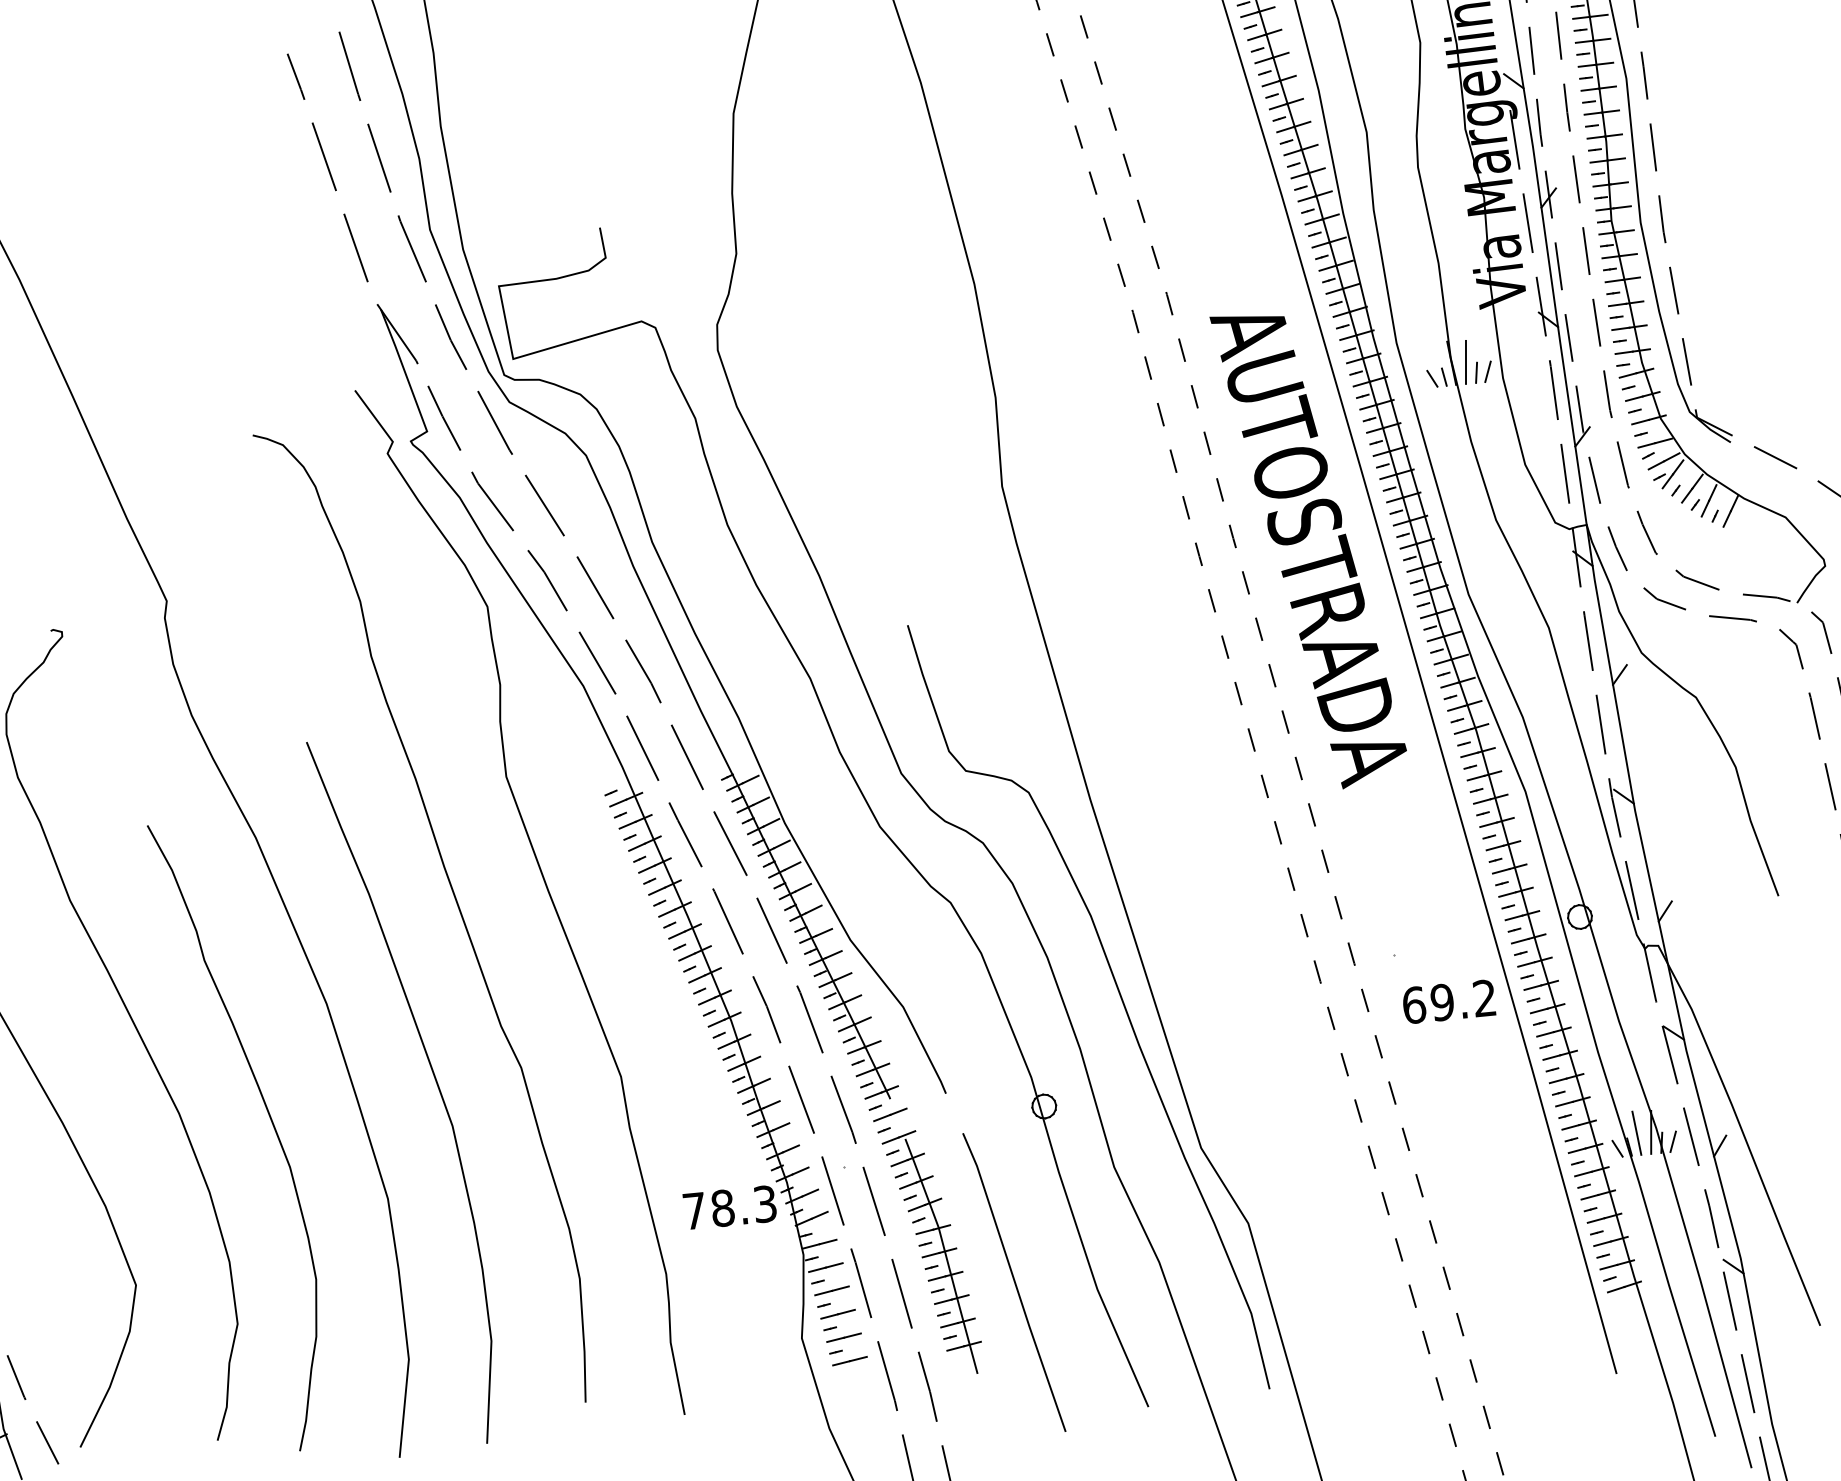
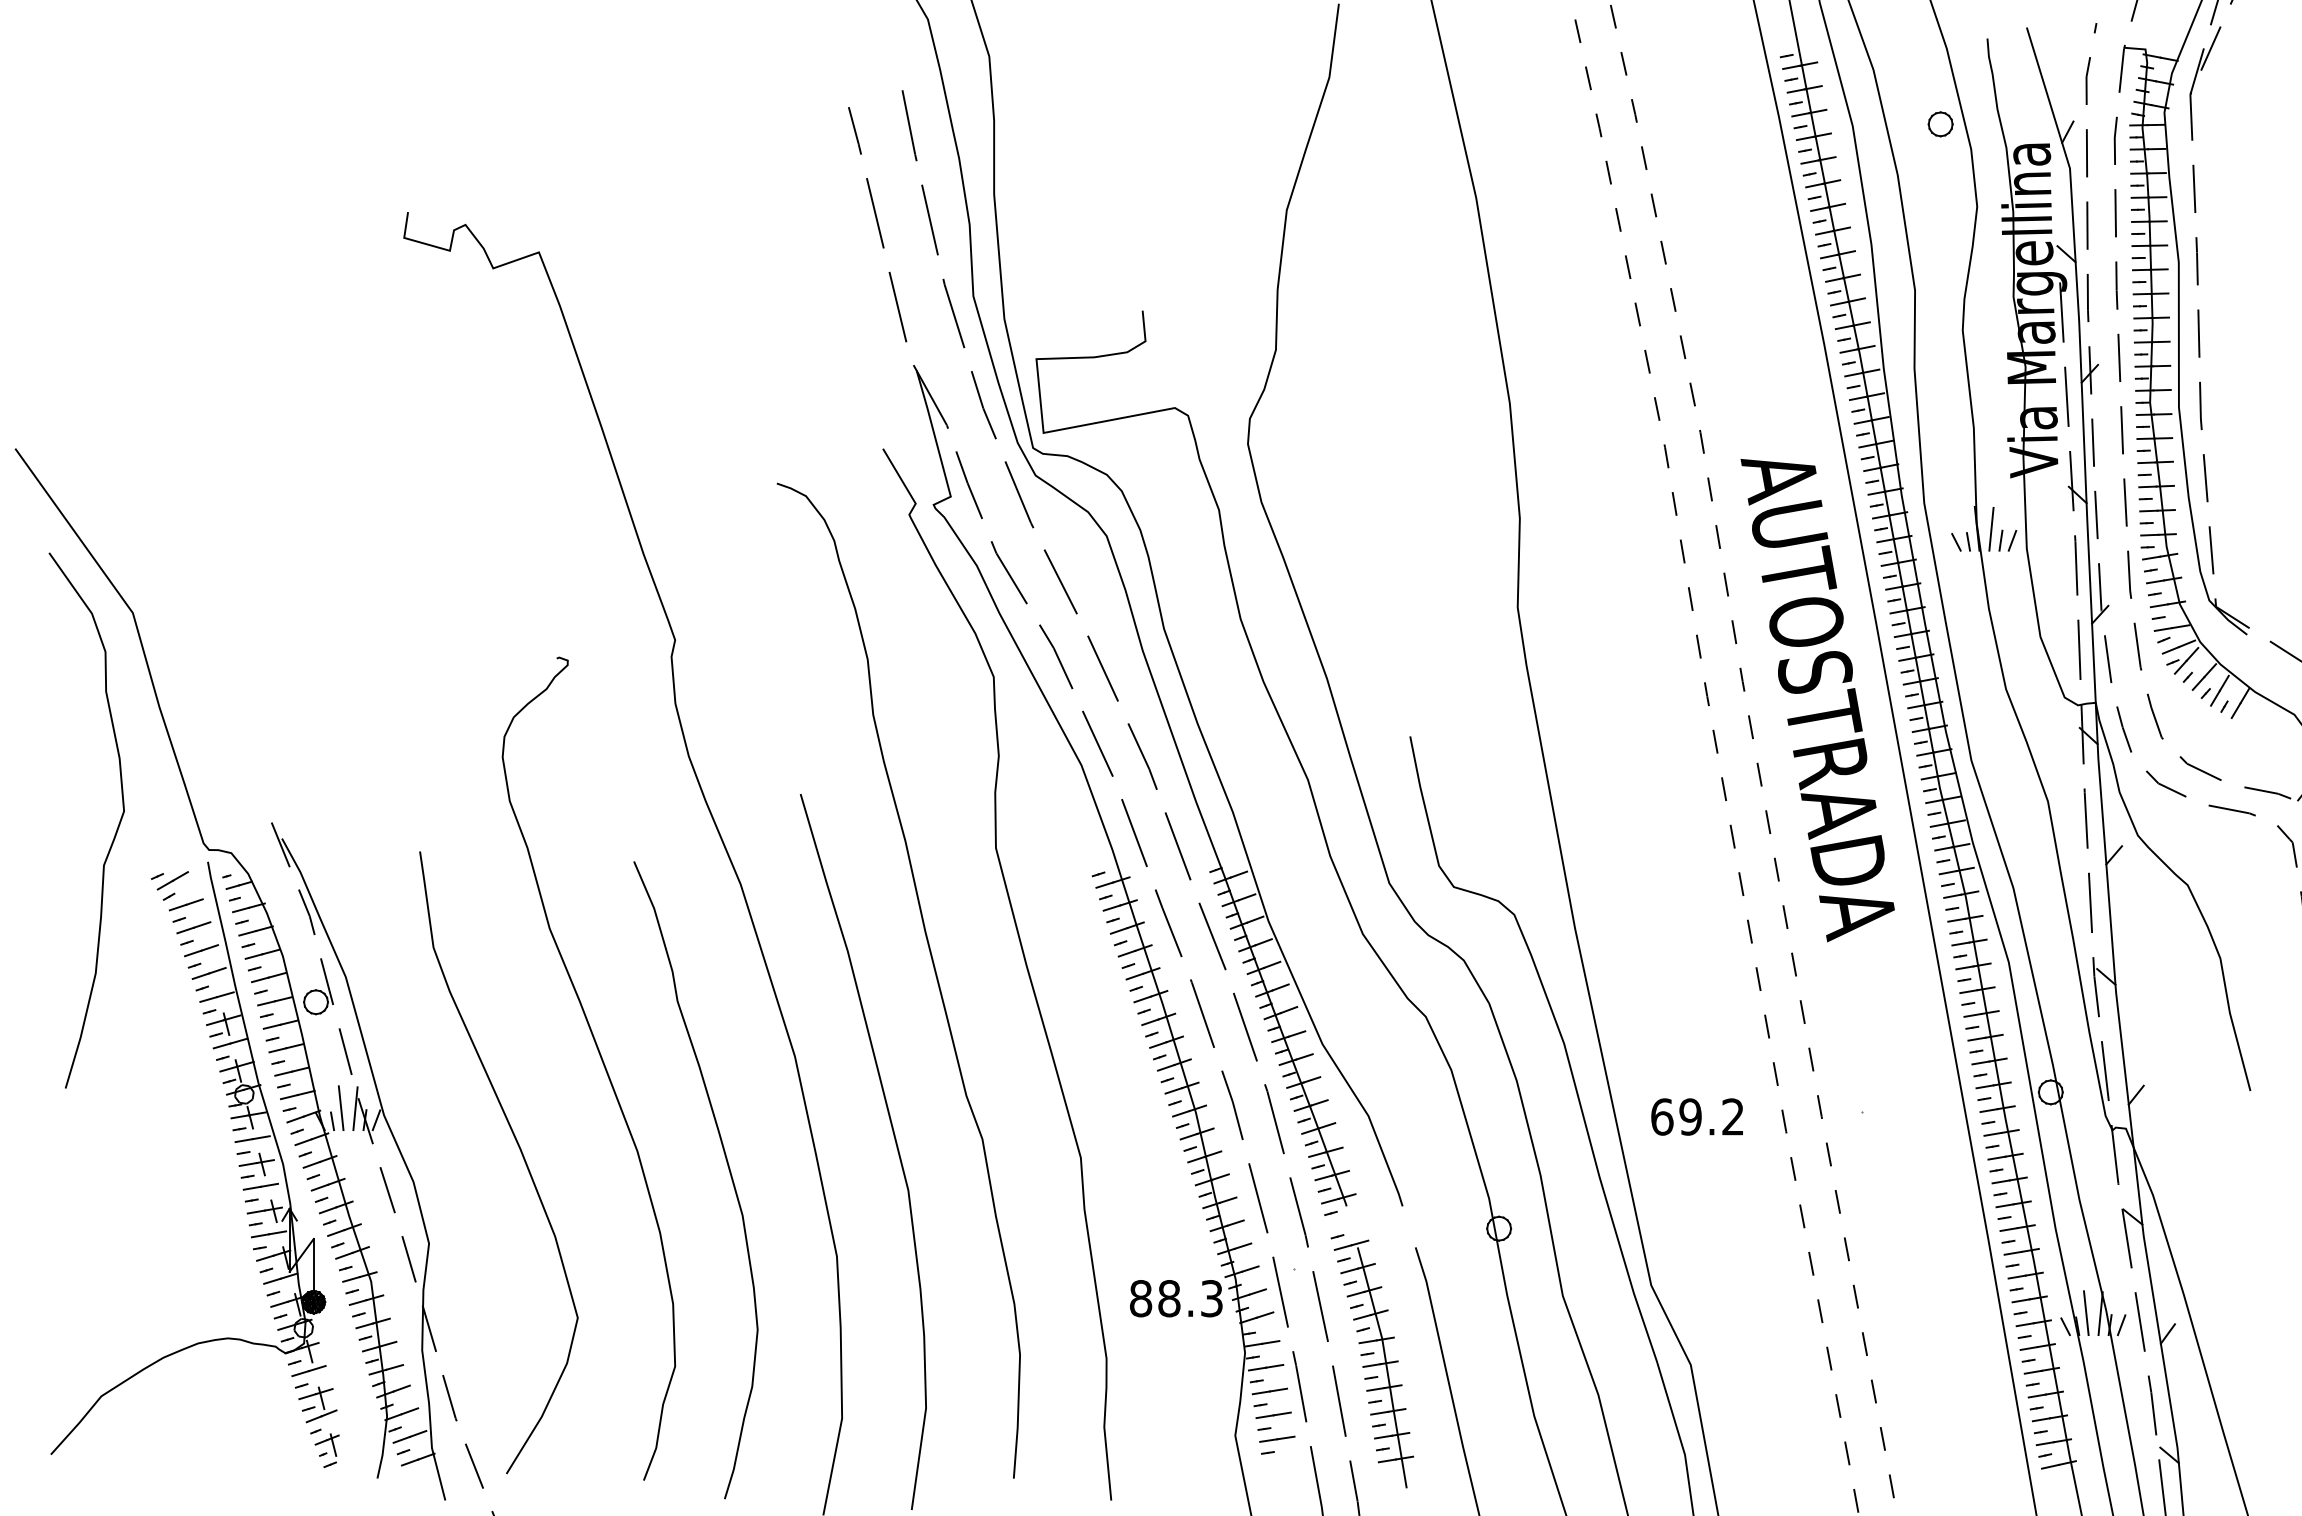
text: (1448, 1001) -> (1696, 1116), moved
line: (889, 1114) -> (1344, 1221), removed
text: (695, 1210) -> (1141, 1298), 78.3 -> 88.3
line: (849, 1360) -> (1280, 1462), removed

